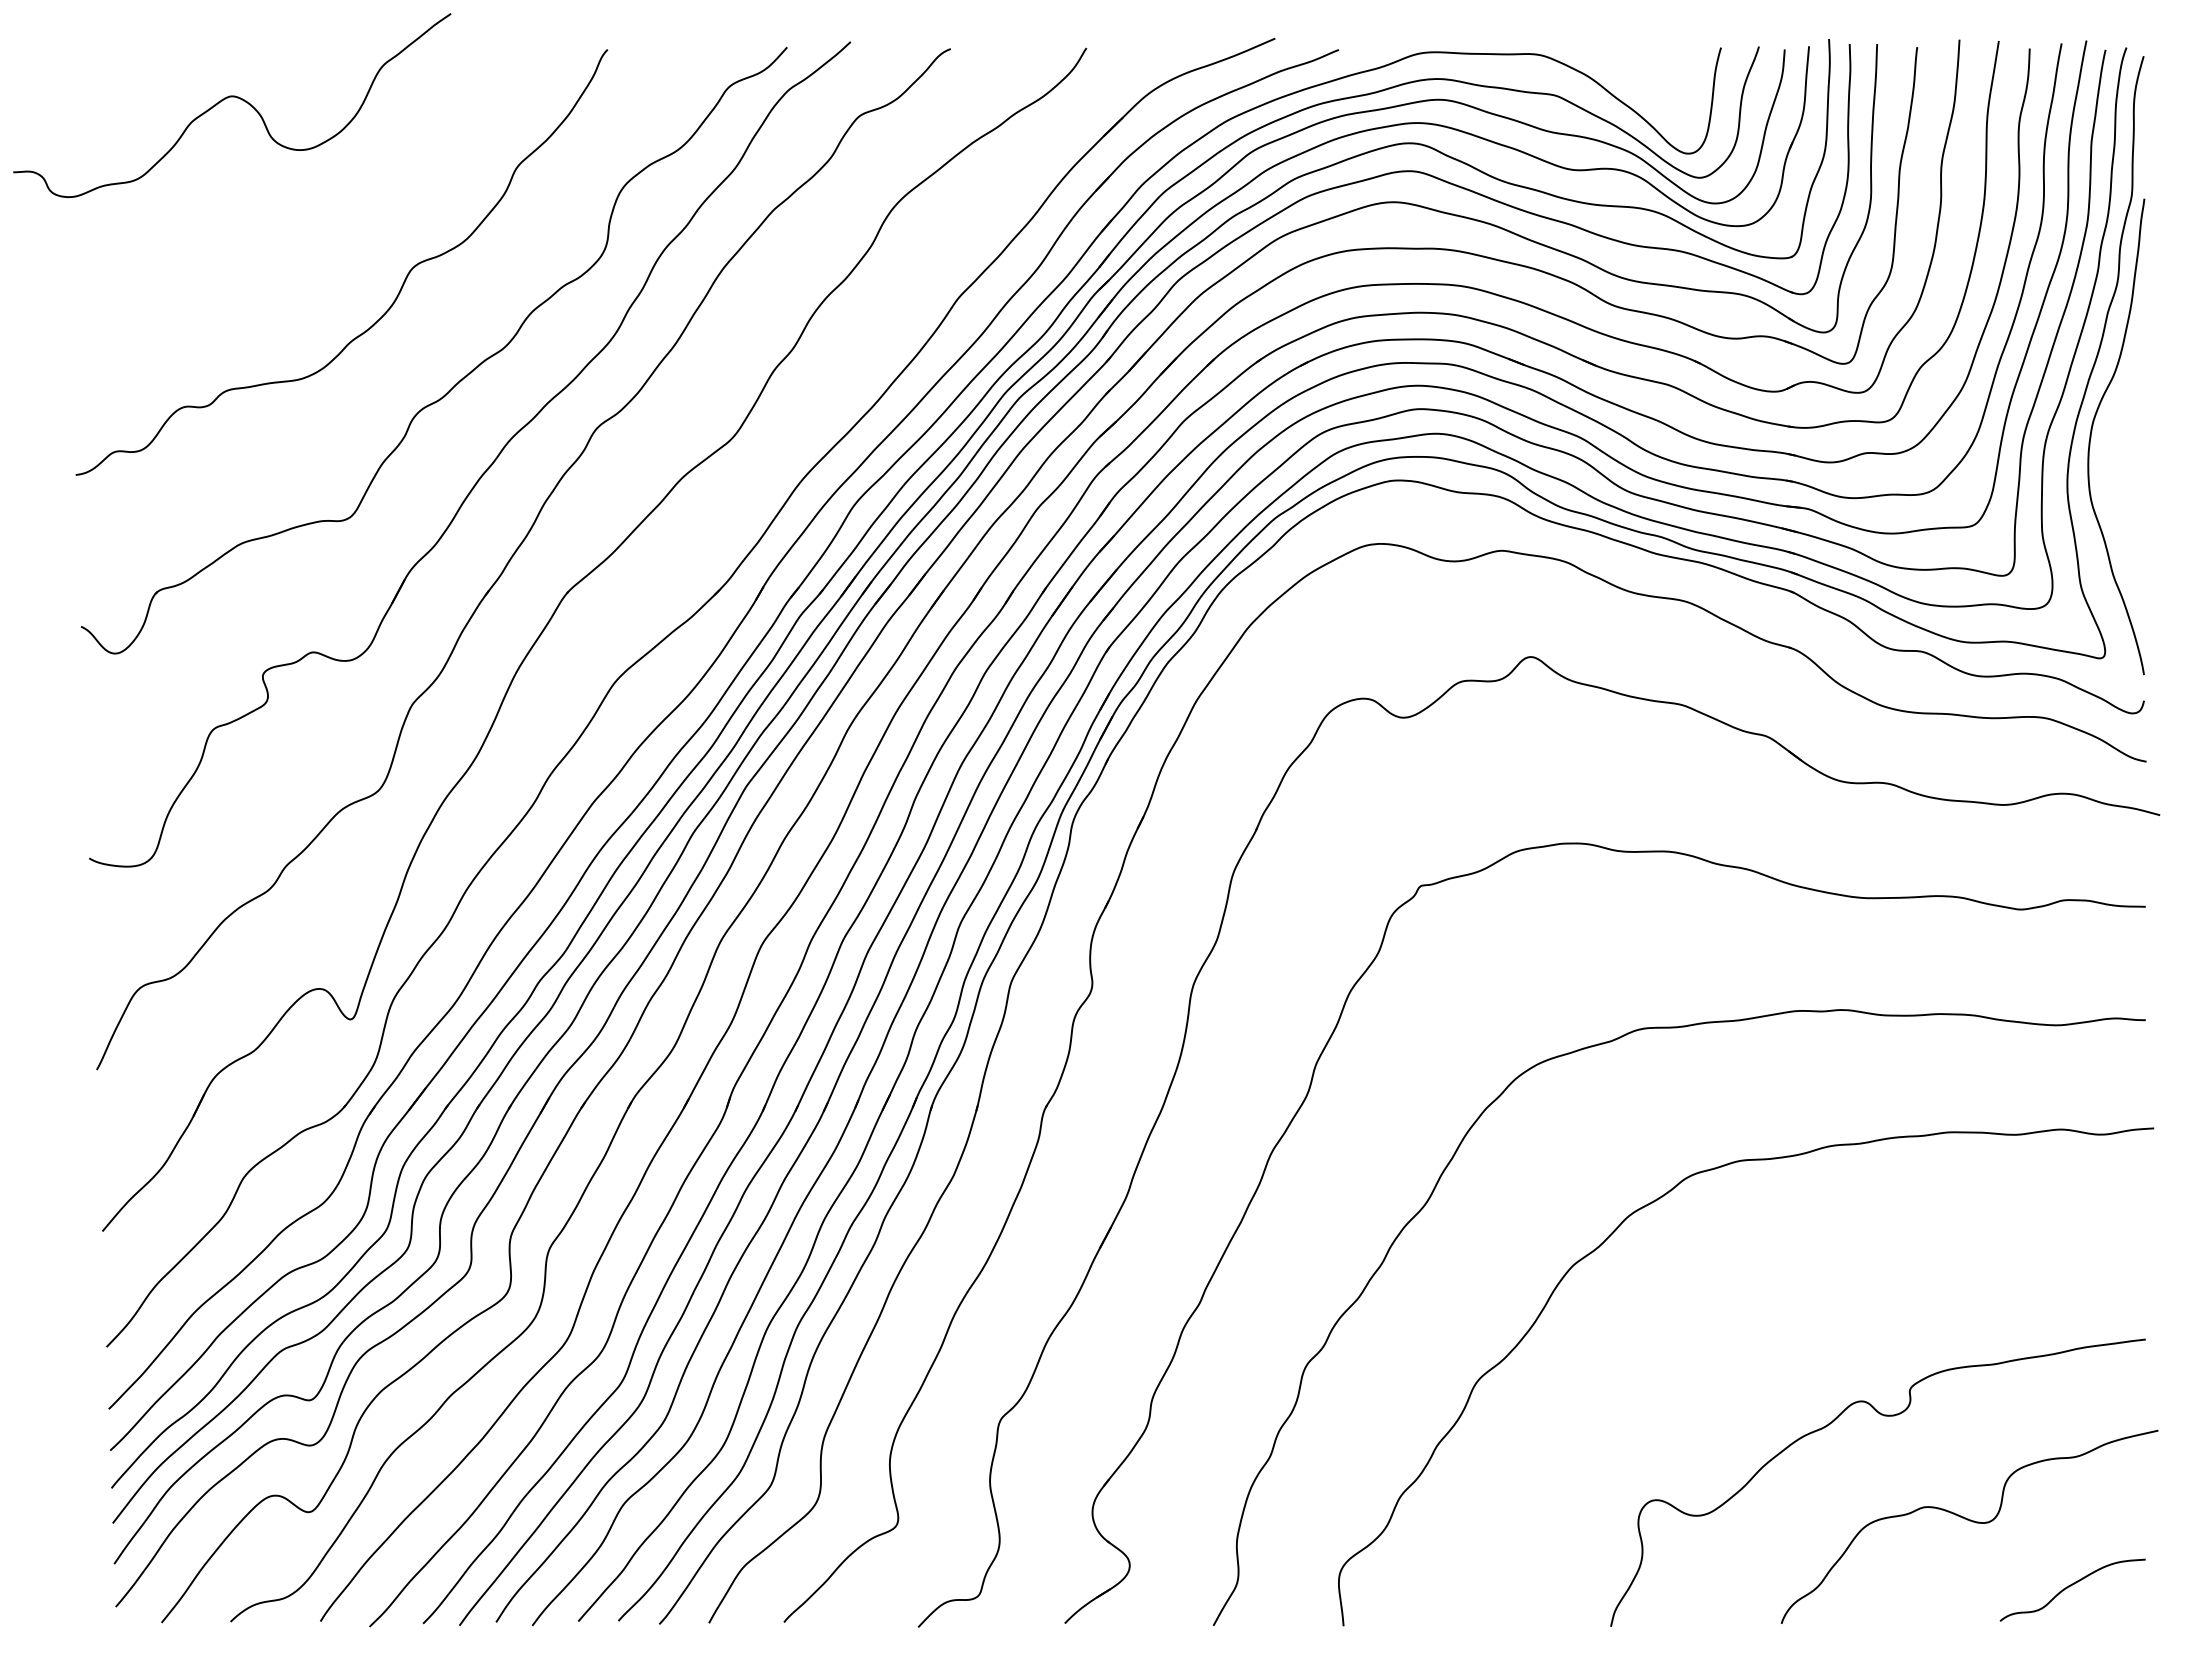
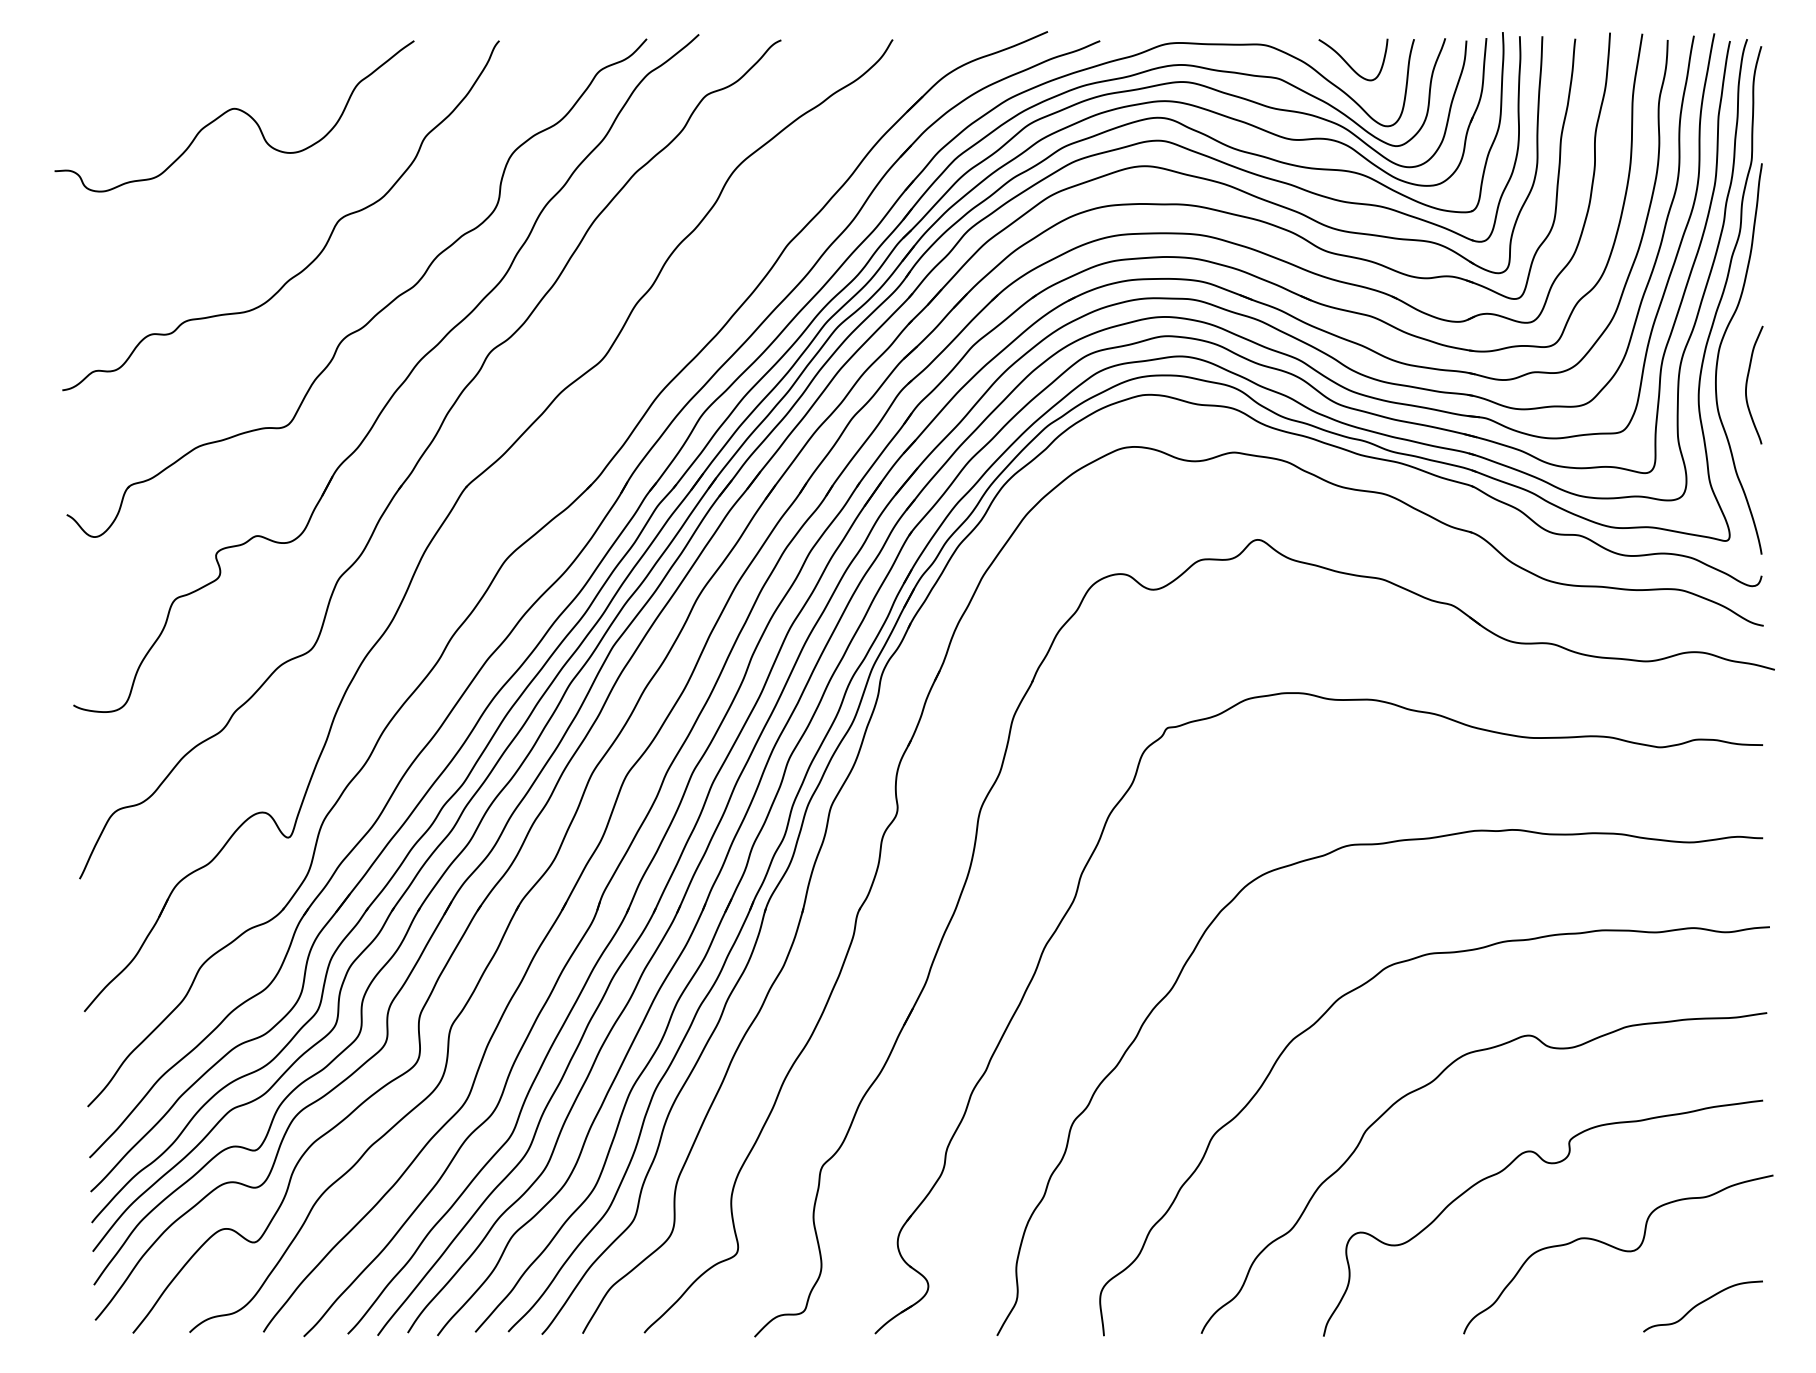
curve: (1641, 77) -> (1348, 63), added
curve: (232, 97) -> (234, 109), moved
curve: (2126, 468) -> (1747, 384), added
curve: (1740, 1319) -> (1430, 1084), added

